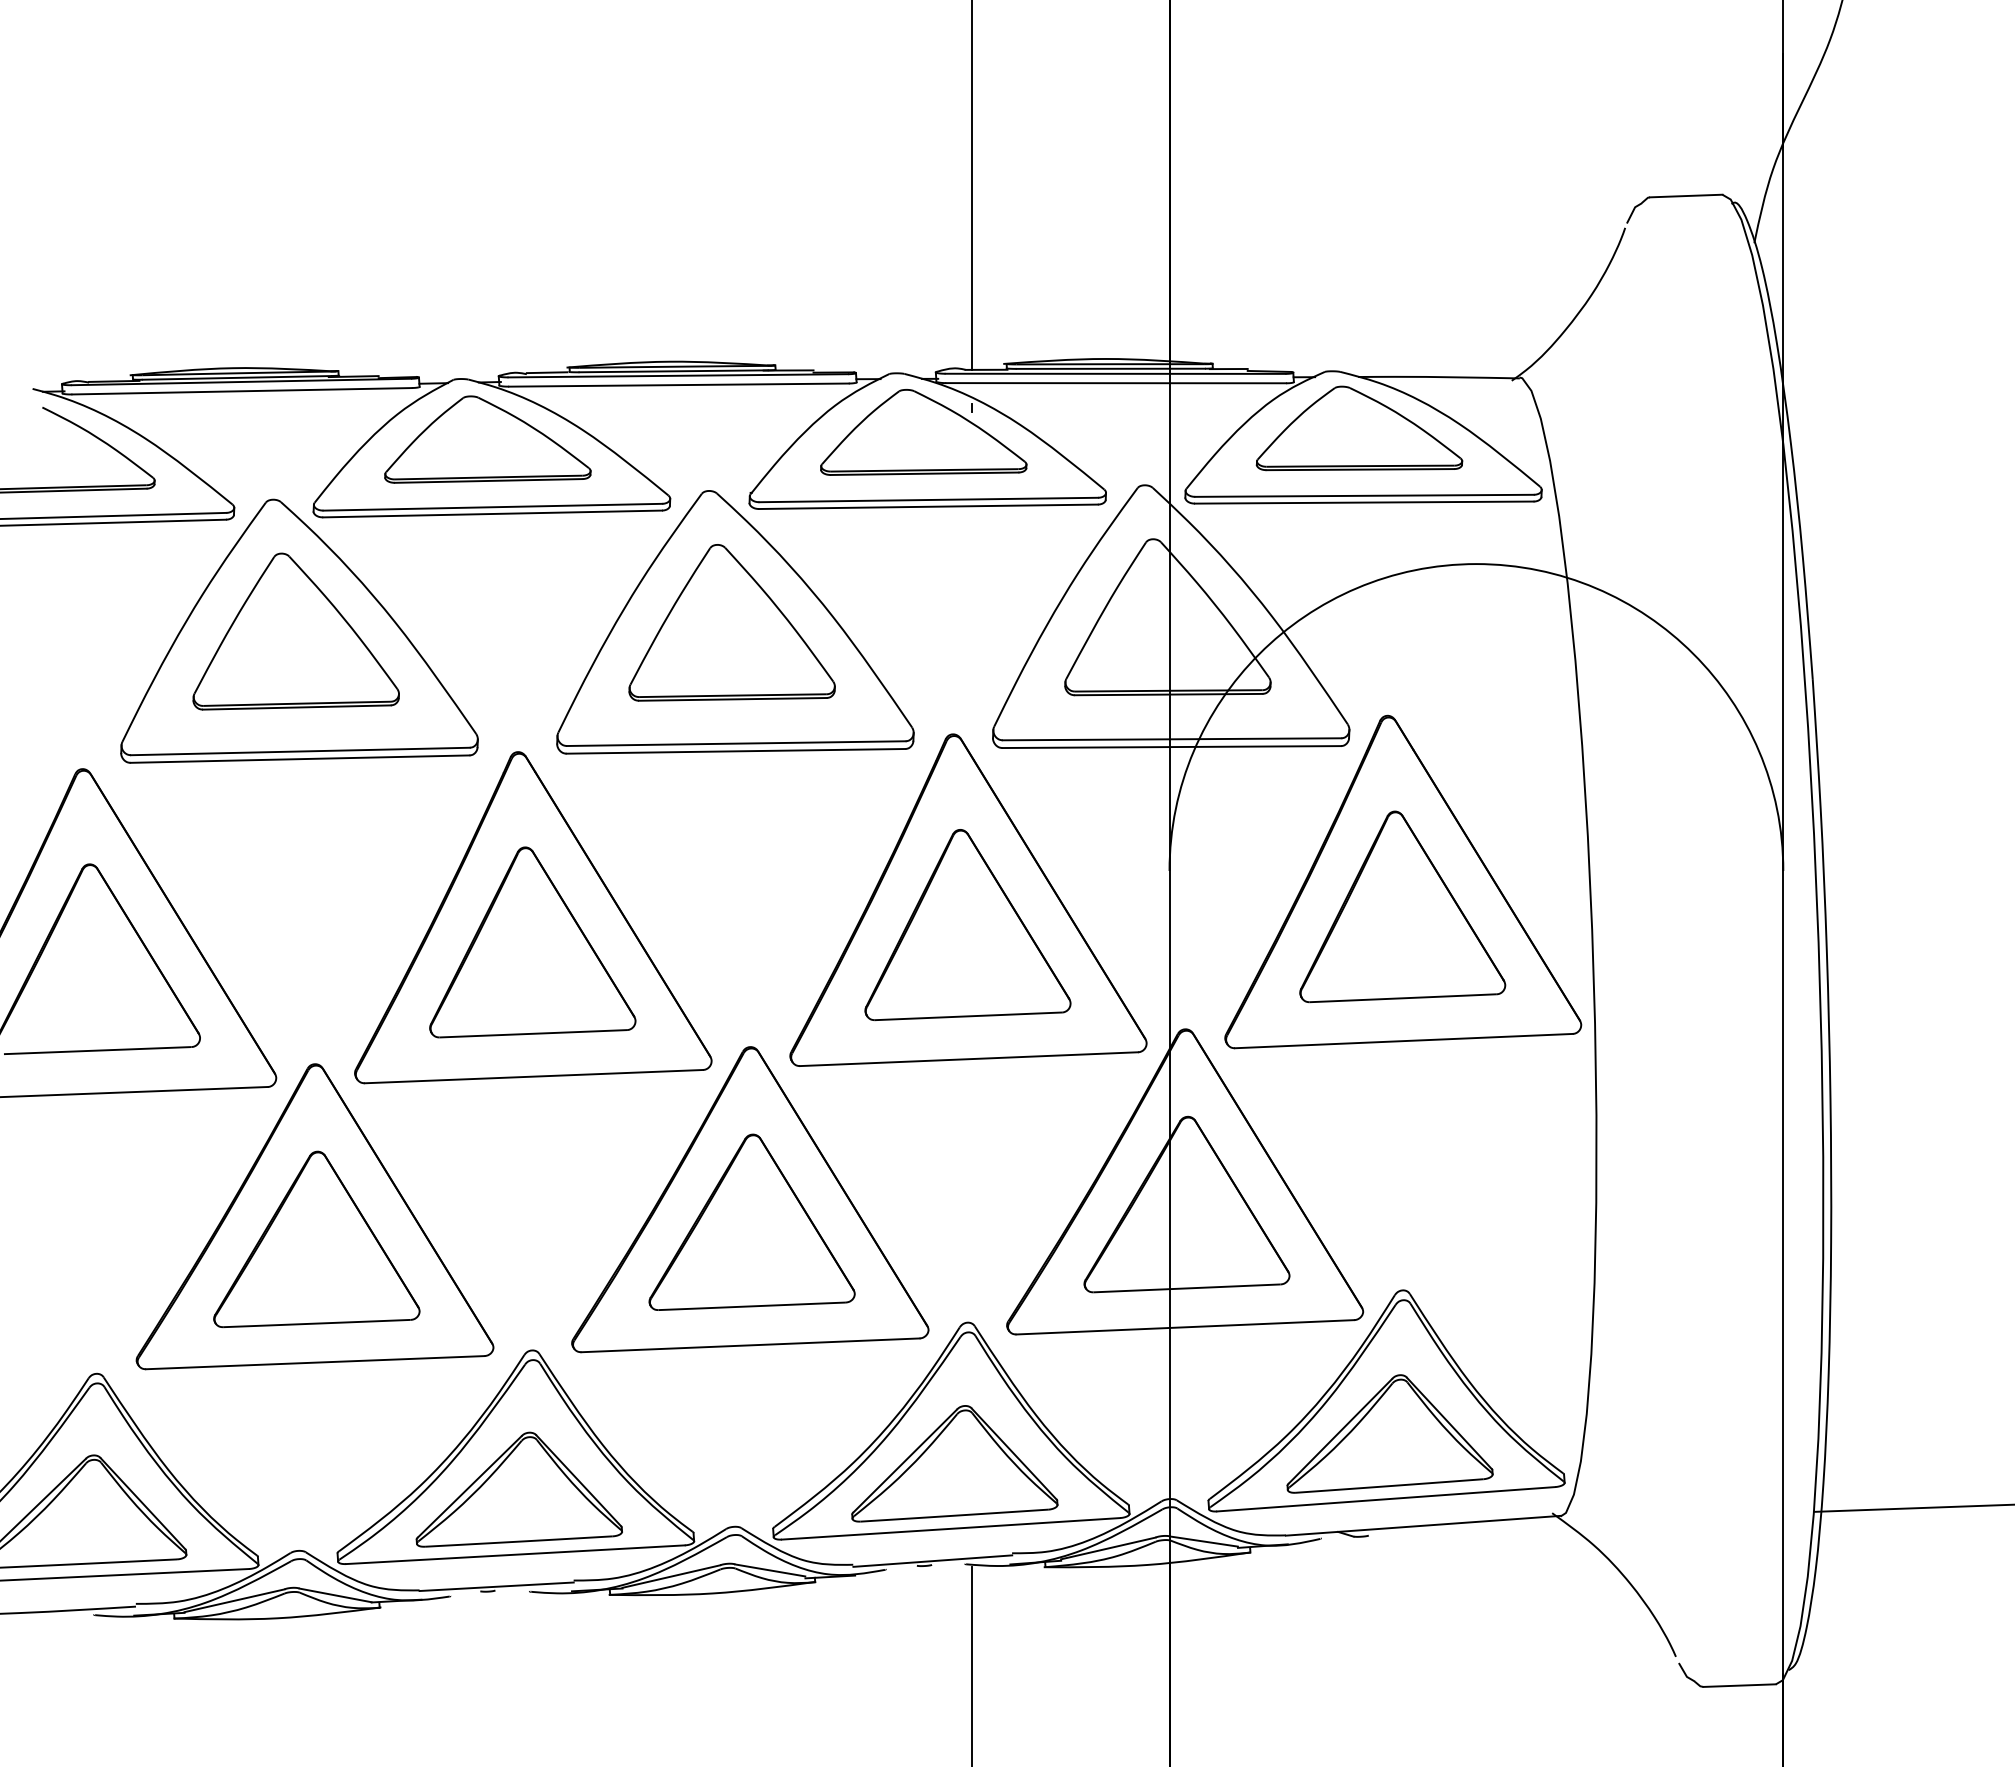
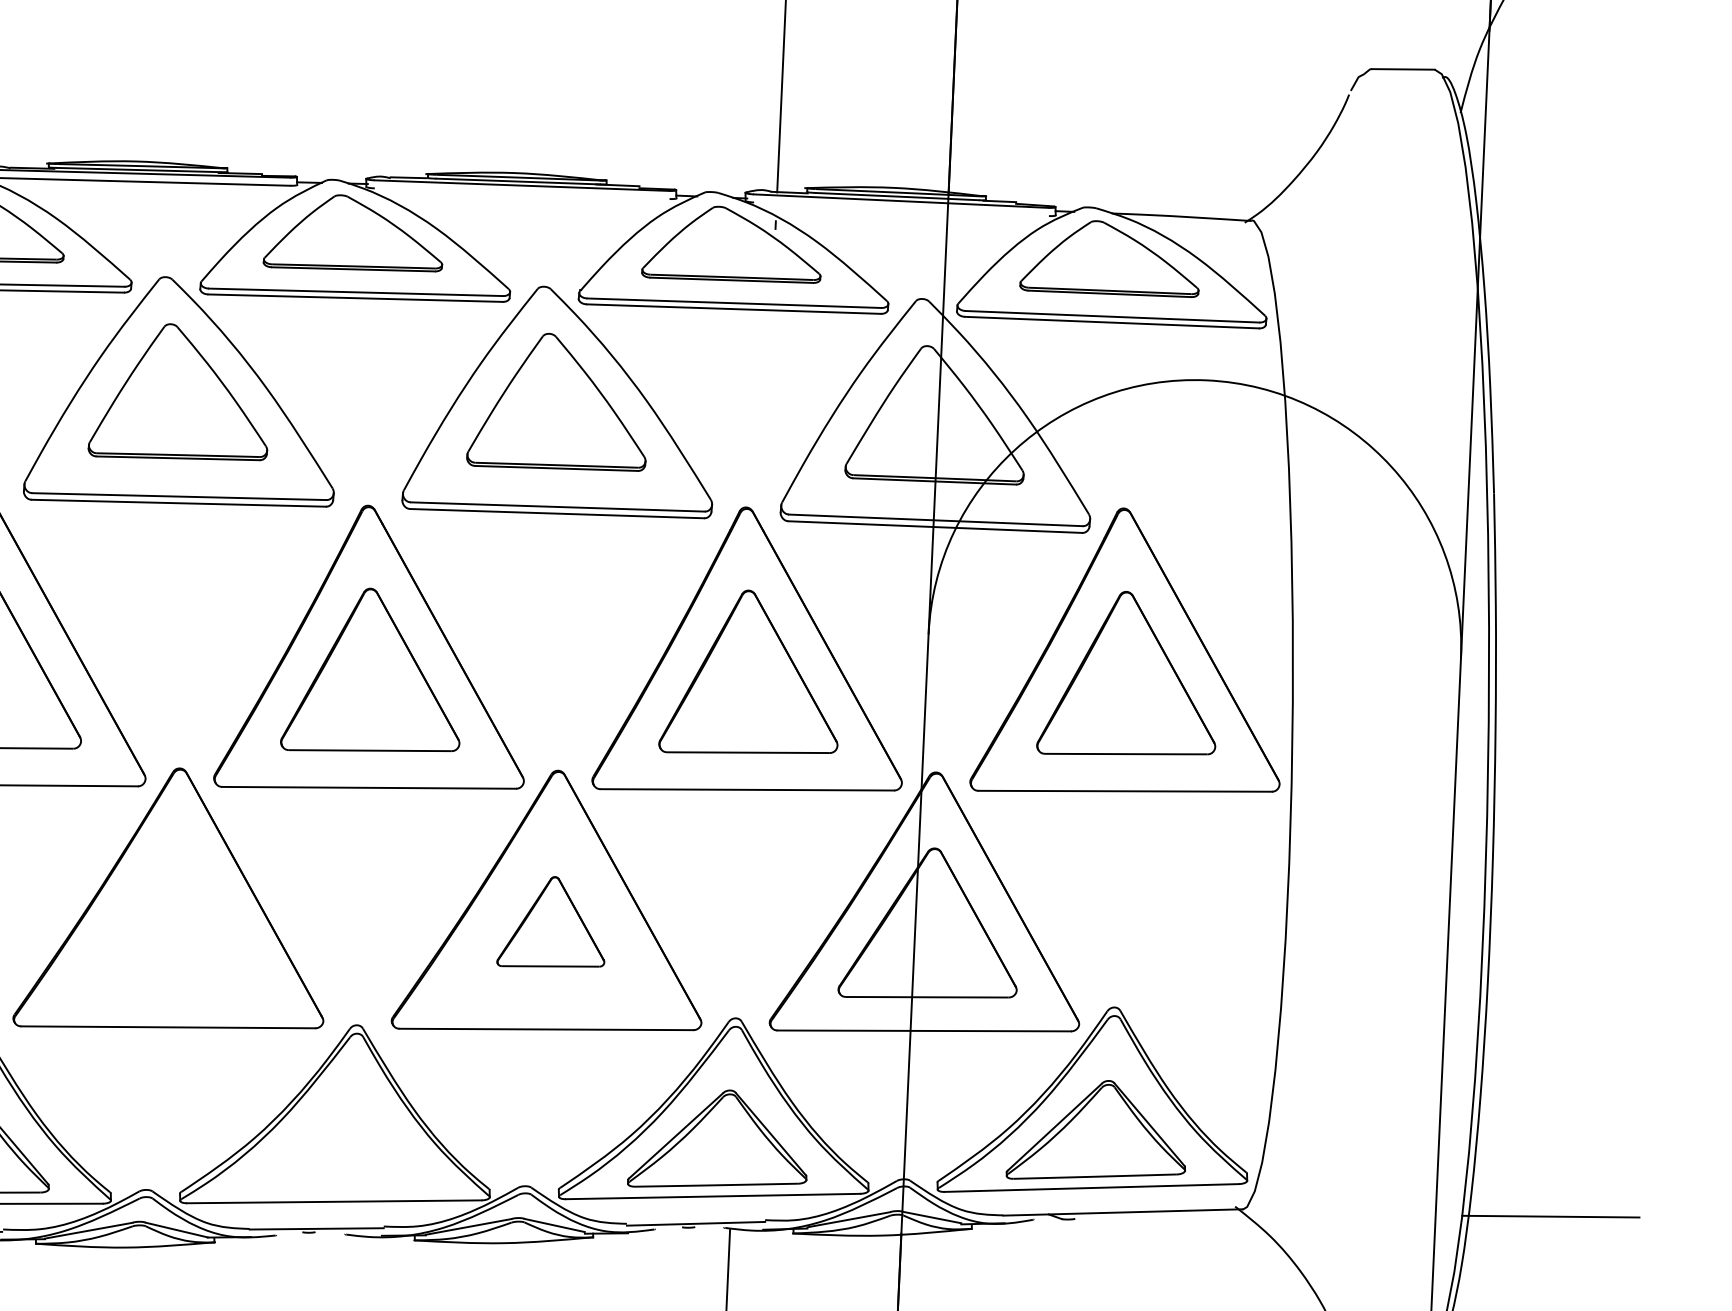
line: (1116, 383) -> (901, 209), removed
line: (678, 384) -> (521, 193), removed
part: (751, 1221) -> (552, 922), size x0.6
part: (316, 1239) -> (174, 920), removed
part: (518, 1489) -> (339, 1145), removed

